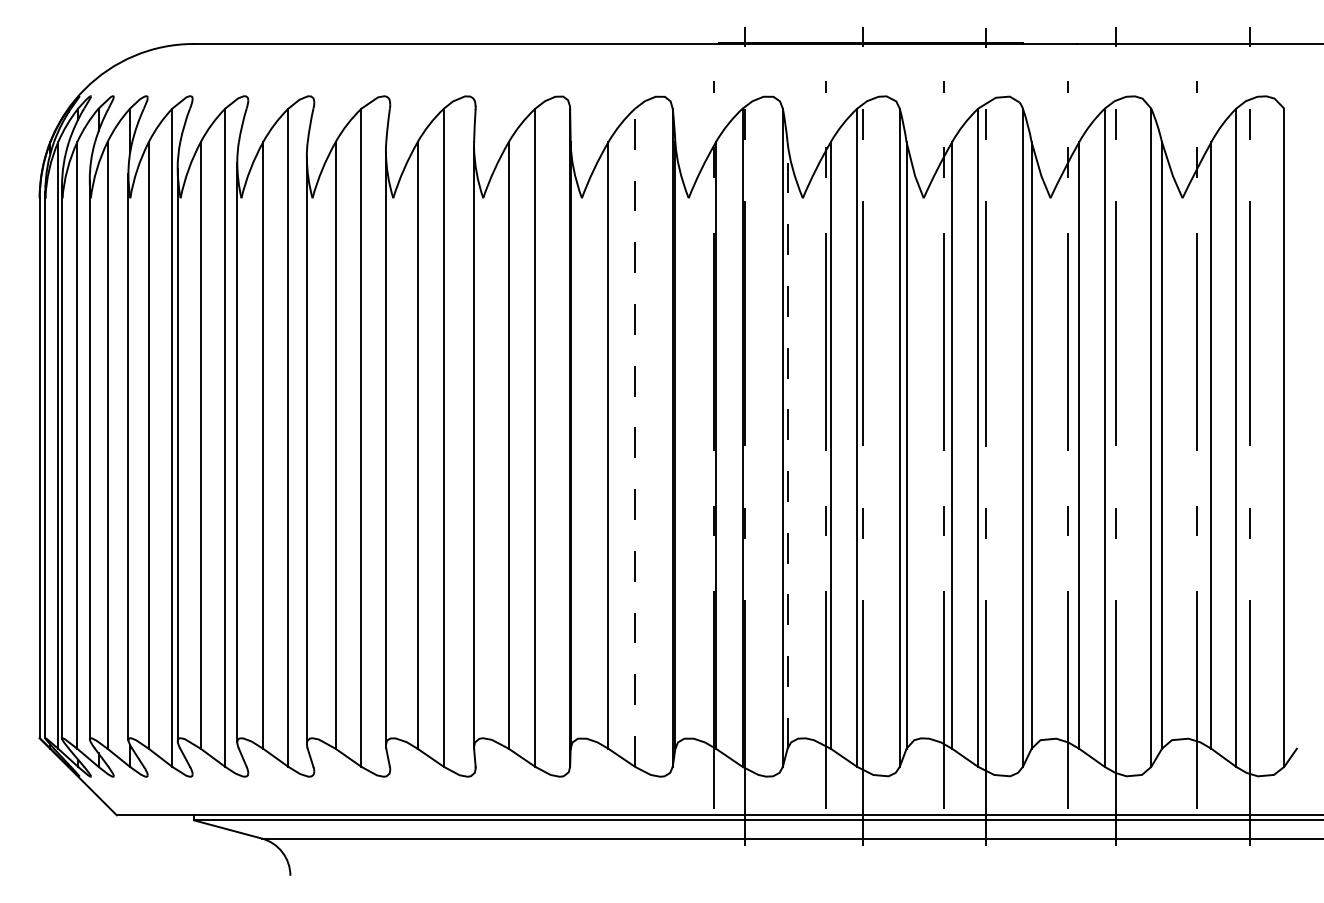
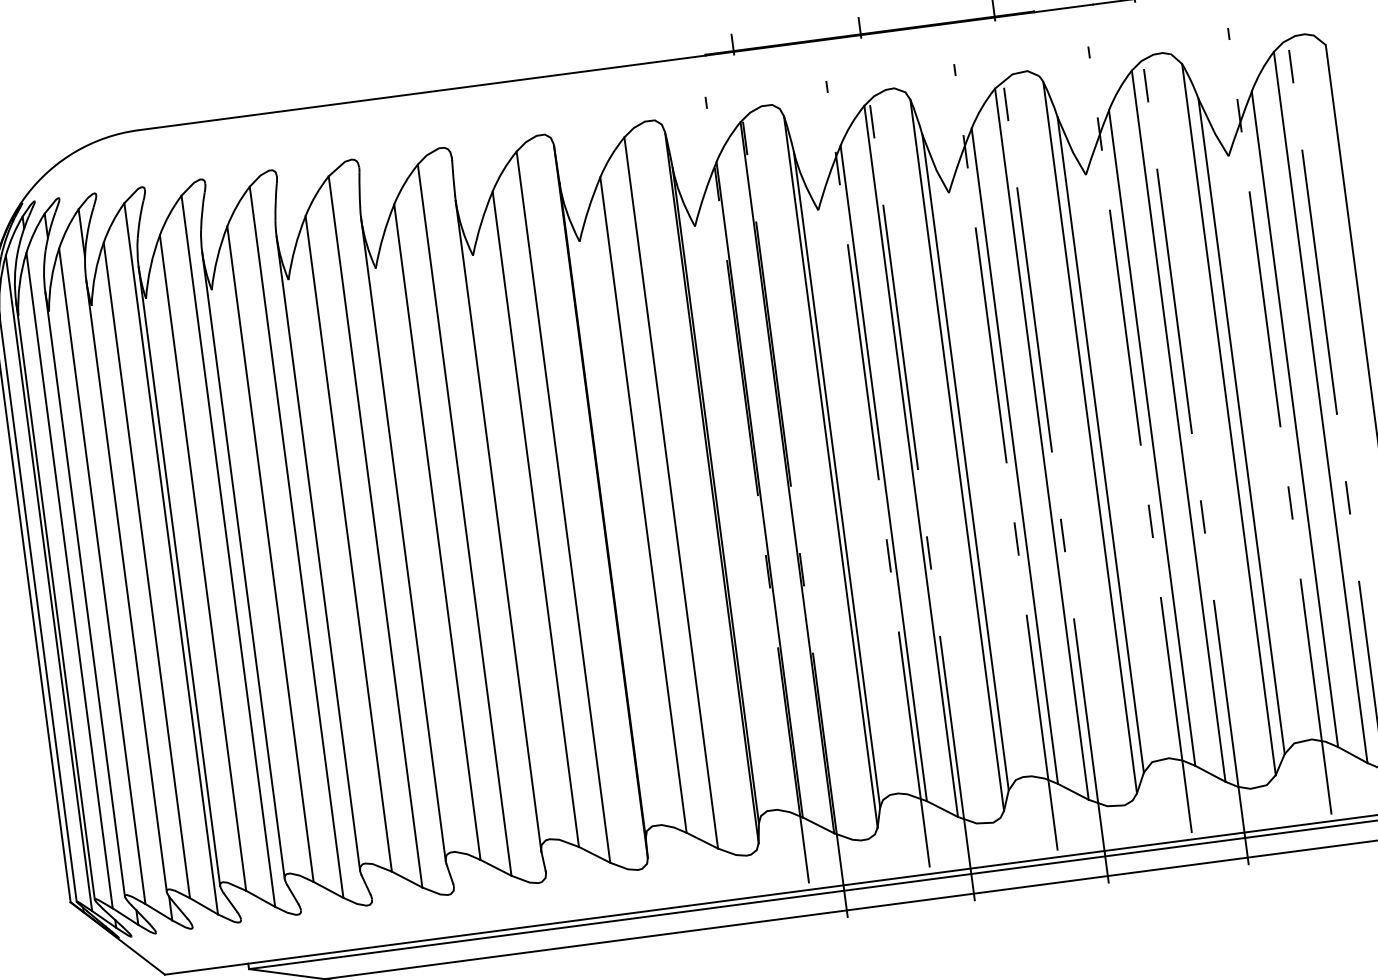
line: (635, 437) -> (671, 492), dashed -> solid
line: (787, 444) -> (836, 478), dashed -> solid

